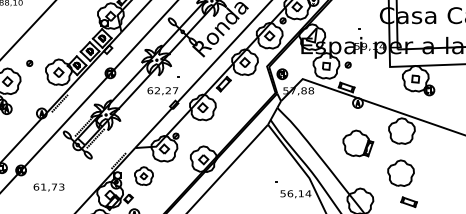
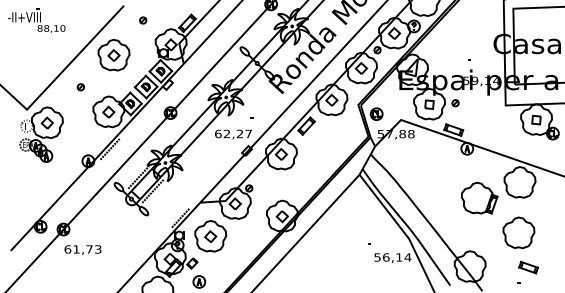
part: (62, 25) -> (113, 55), added
part: (29, 63) -> (80, 87), moved
part: (358, 142) -> (479, 197), moved
part: (143, 176) -> (210, 236), size x1.43
text: (48, 187) -> (82, 249), moved

